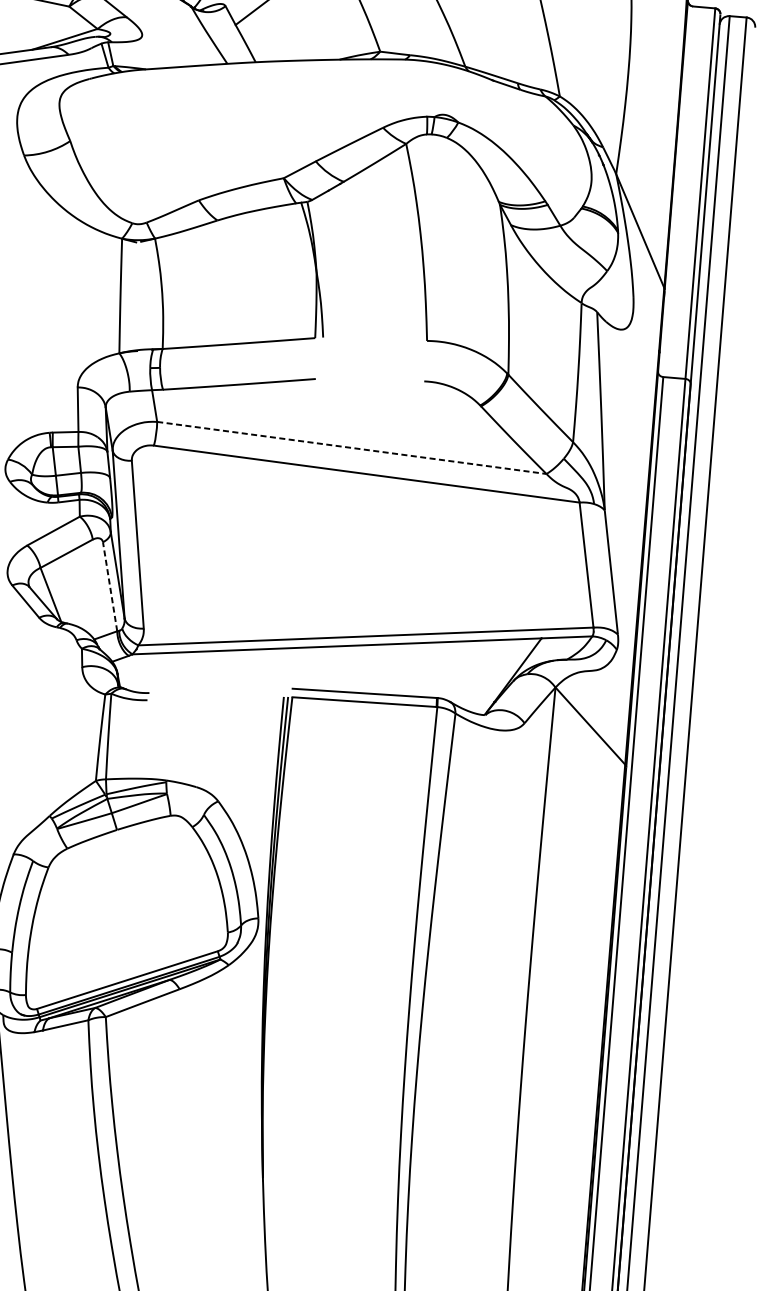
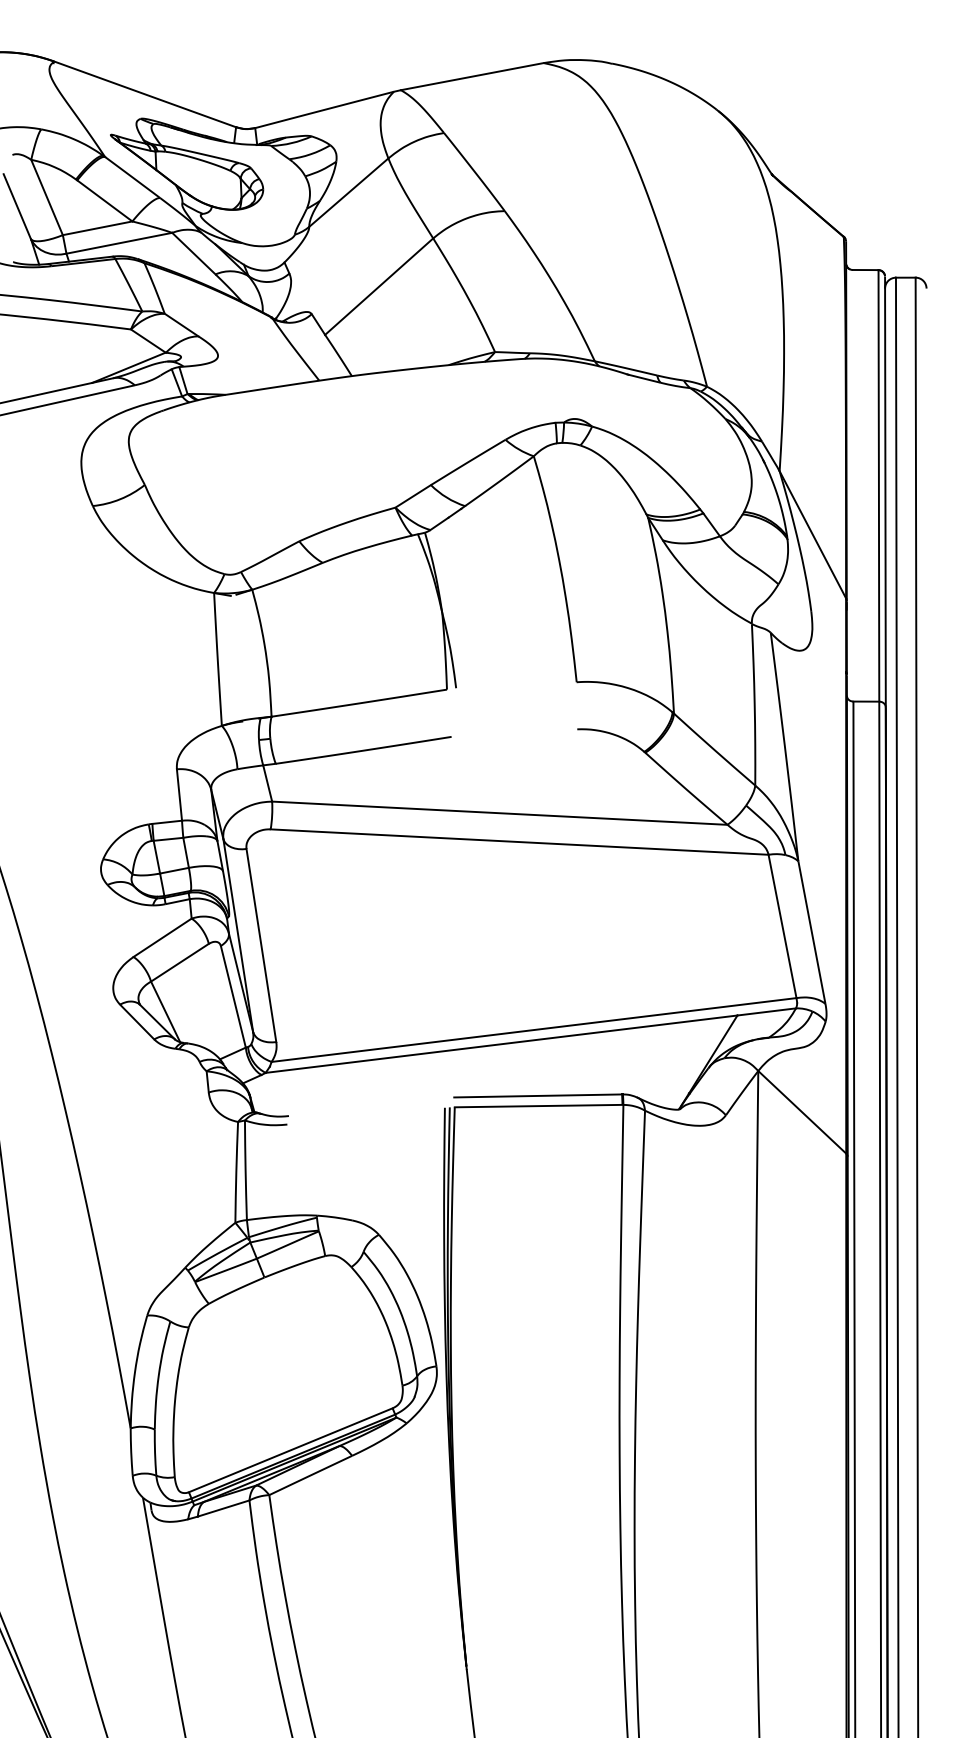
line: (351, 448) -> (499, 813), dashed -> solid
line: (110, 586) -> (233, 996), dashed -> solid

